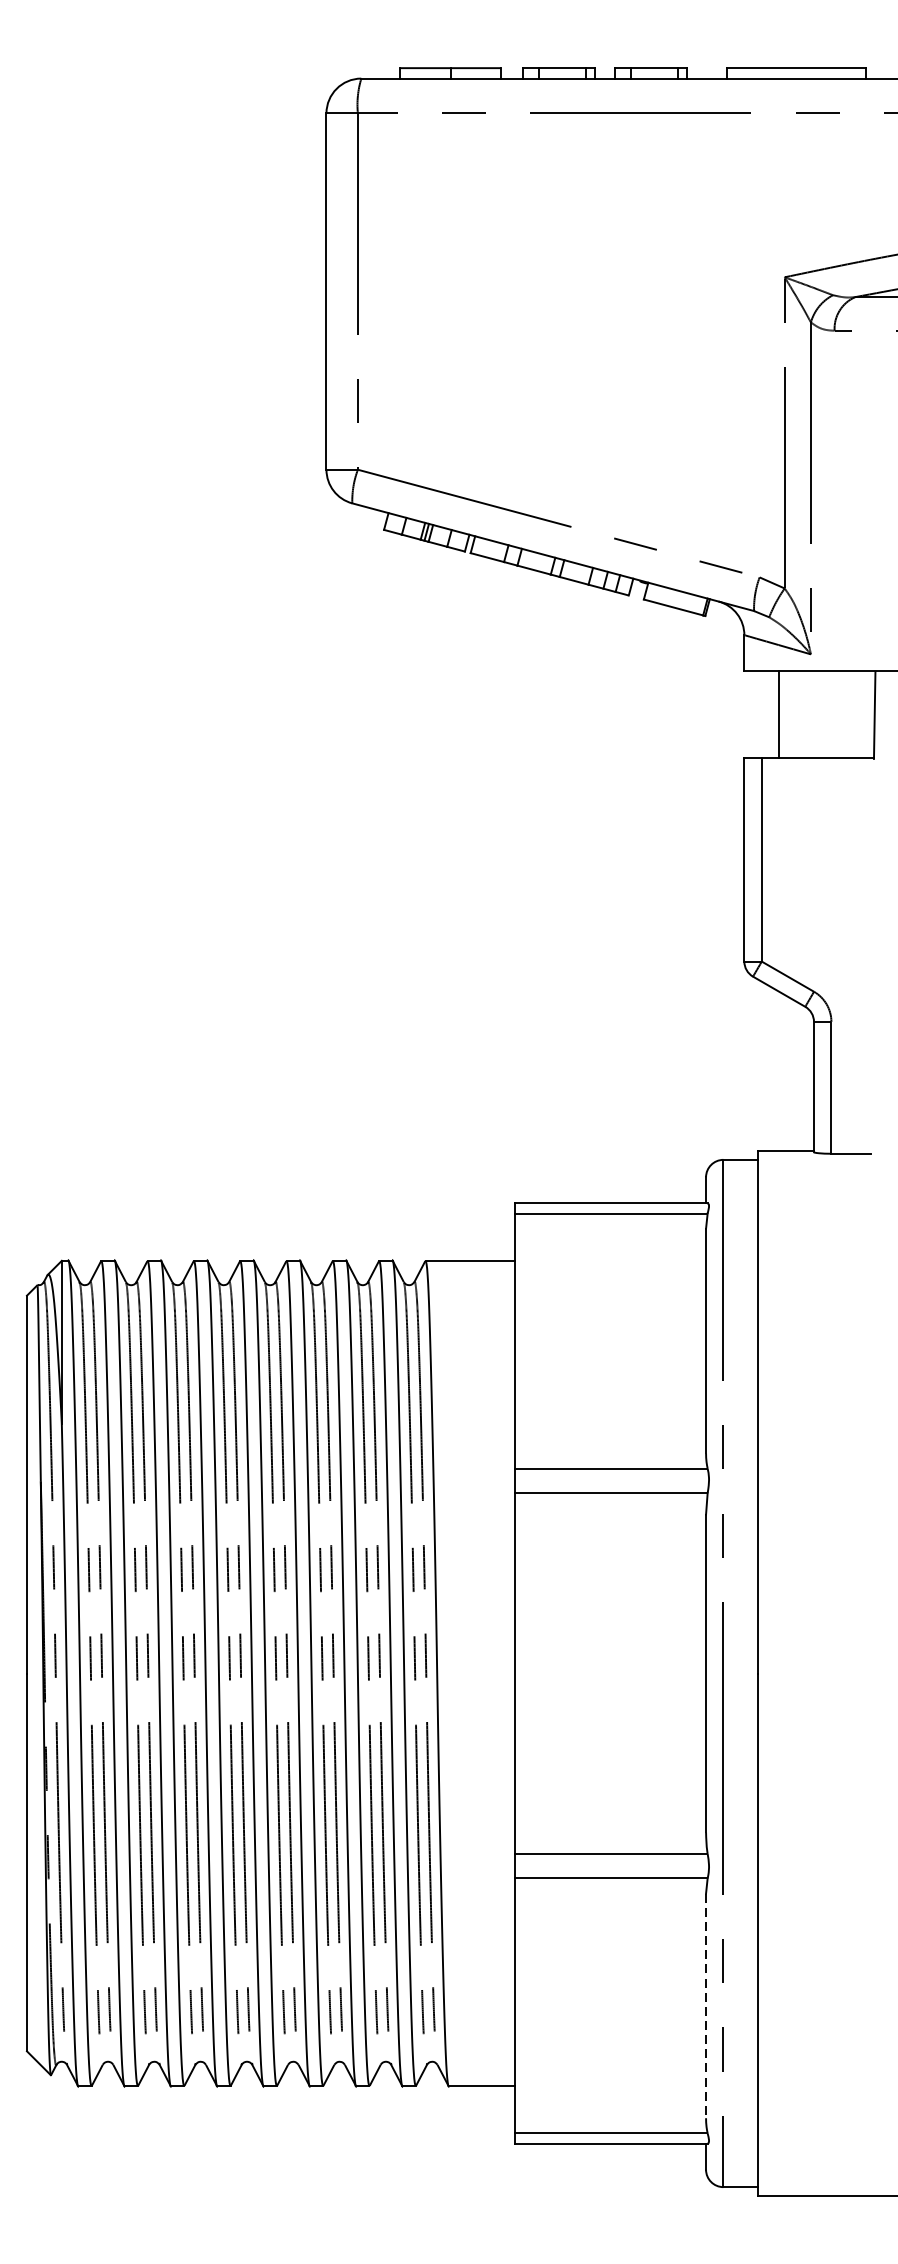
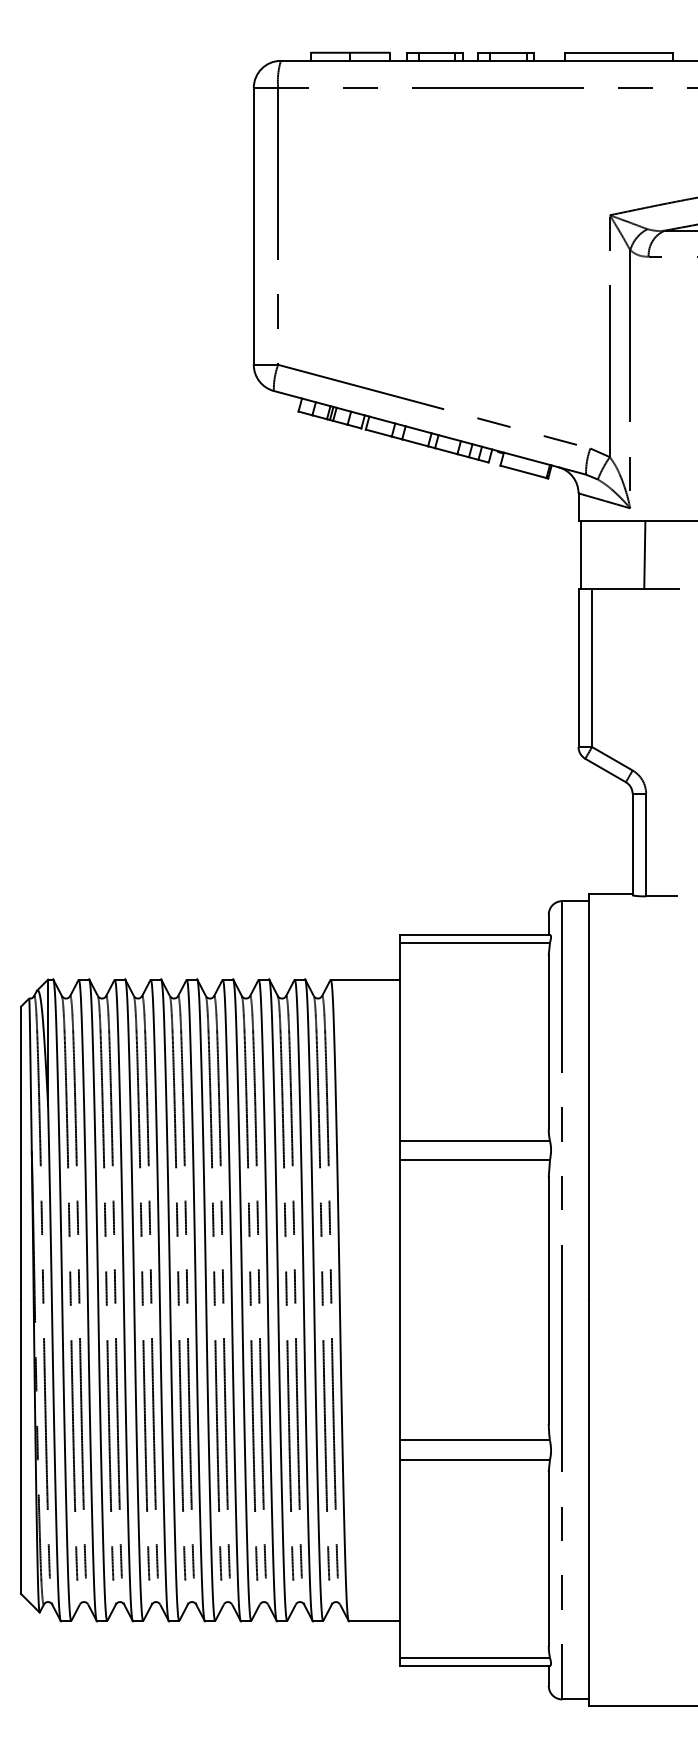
line: (779, 713) -> (581, 554), moved
line: (874, 715) -> (644, 554), moved
line: (705, 2007) -> (548, 1559), dashed -> solid

